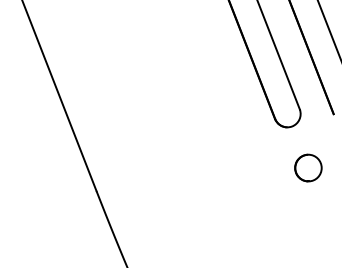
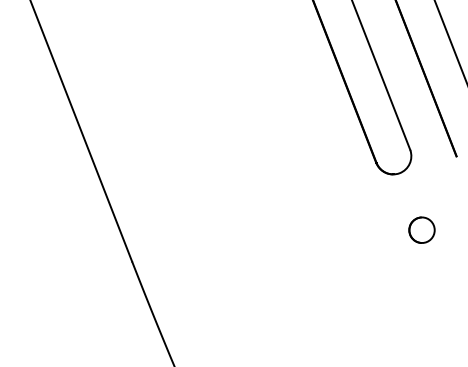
part: (308, 168) -> (421, 230), size x0.7

